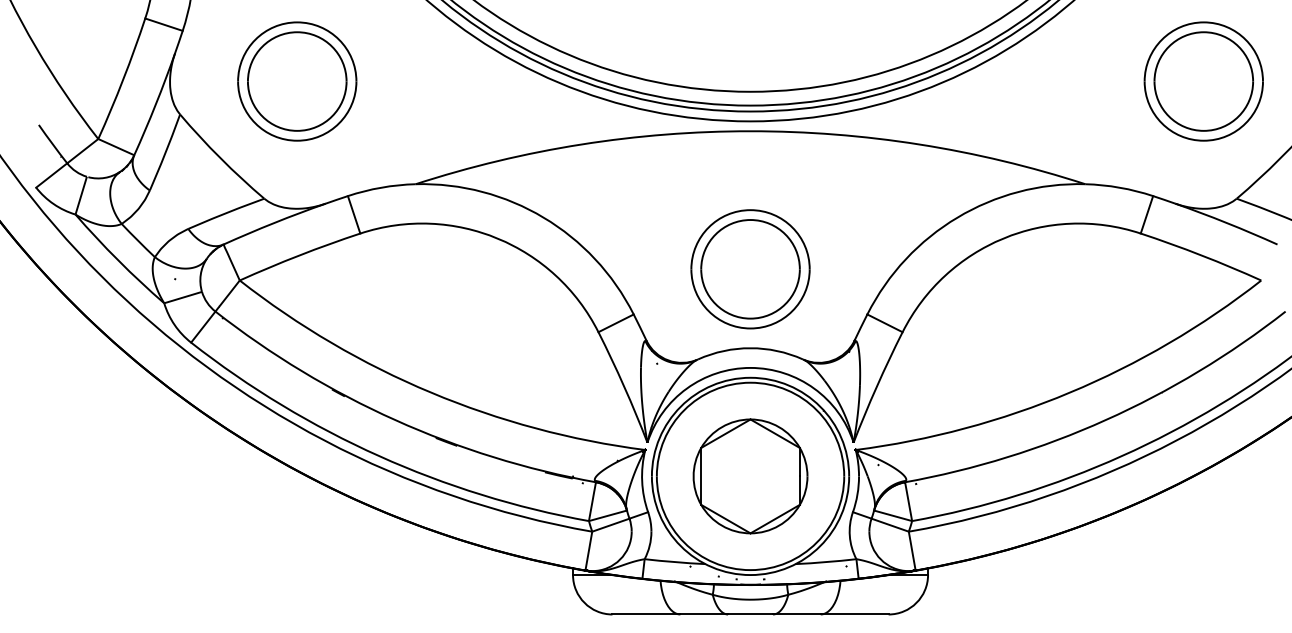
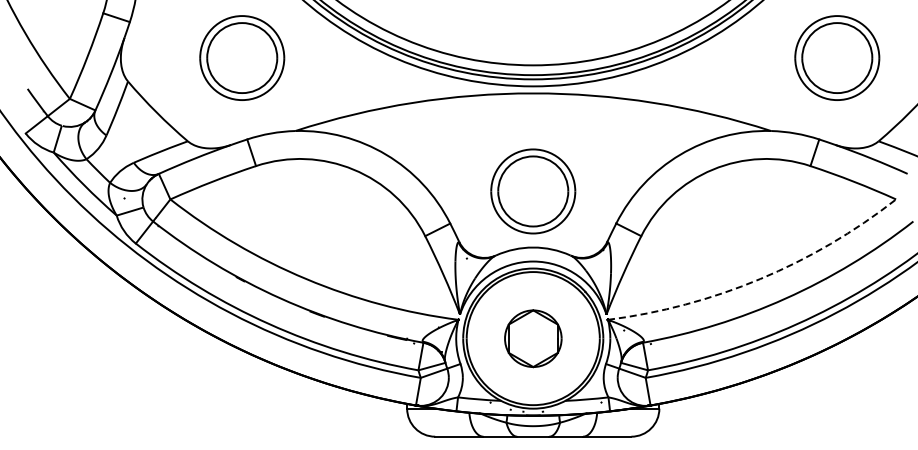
part: (297, 80) -> (242, 57), moved
part: (1204, 80) -> (837, 57), moved
arc: (1070, 393) -> (760, 279), solid -> dashed
part: (750, 476) -> (533, 338), size x0.7

